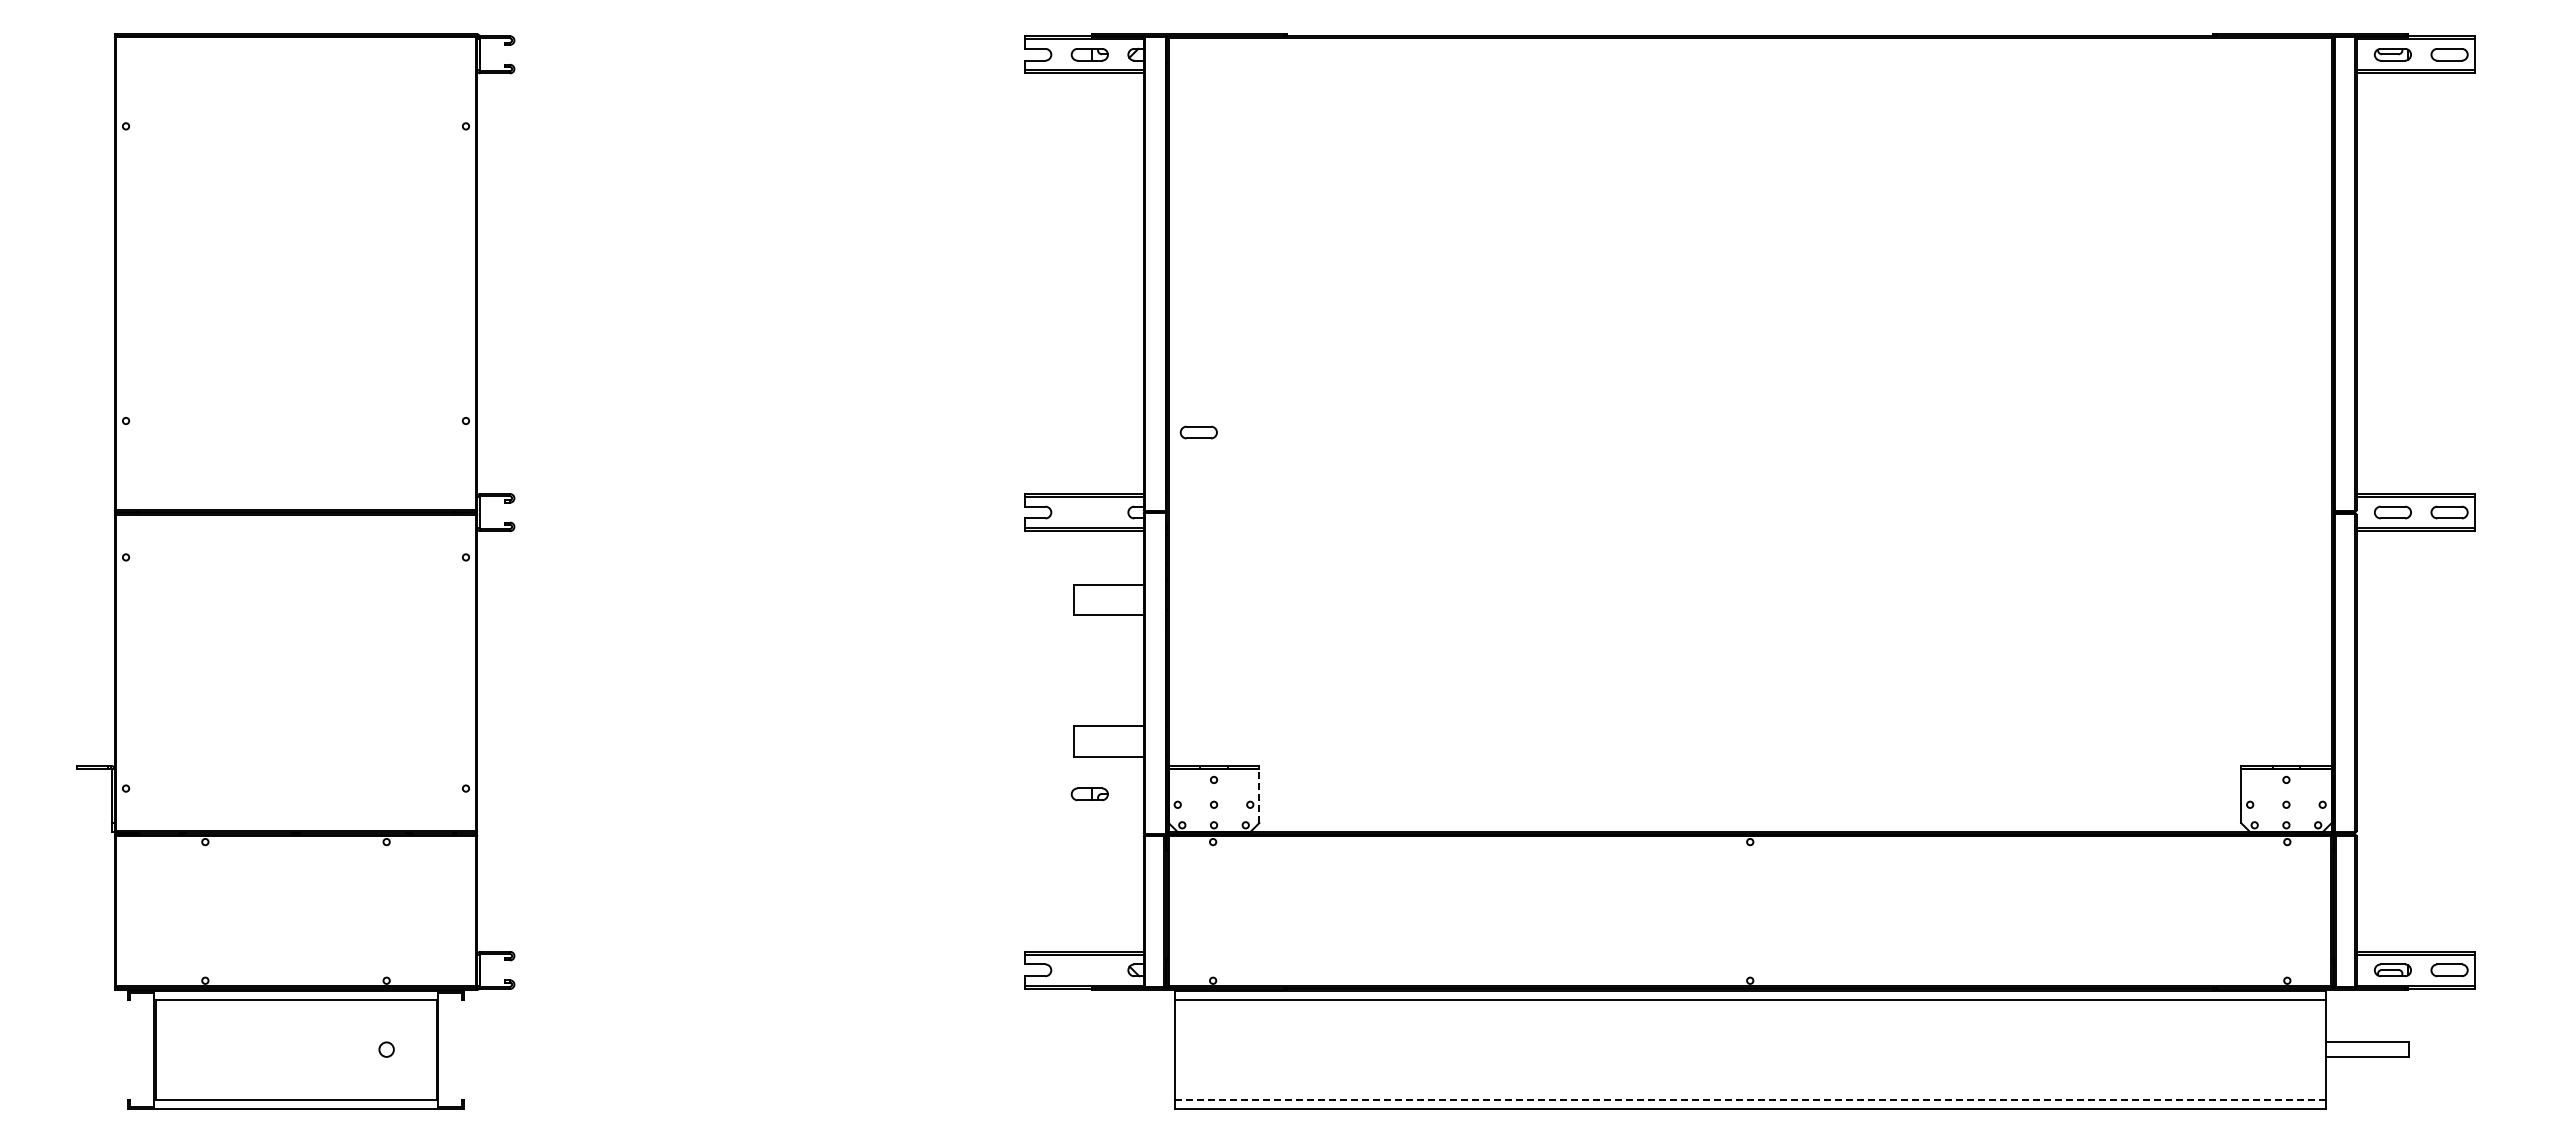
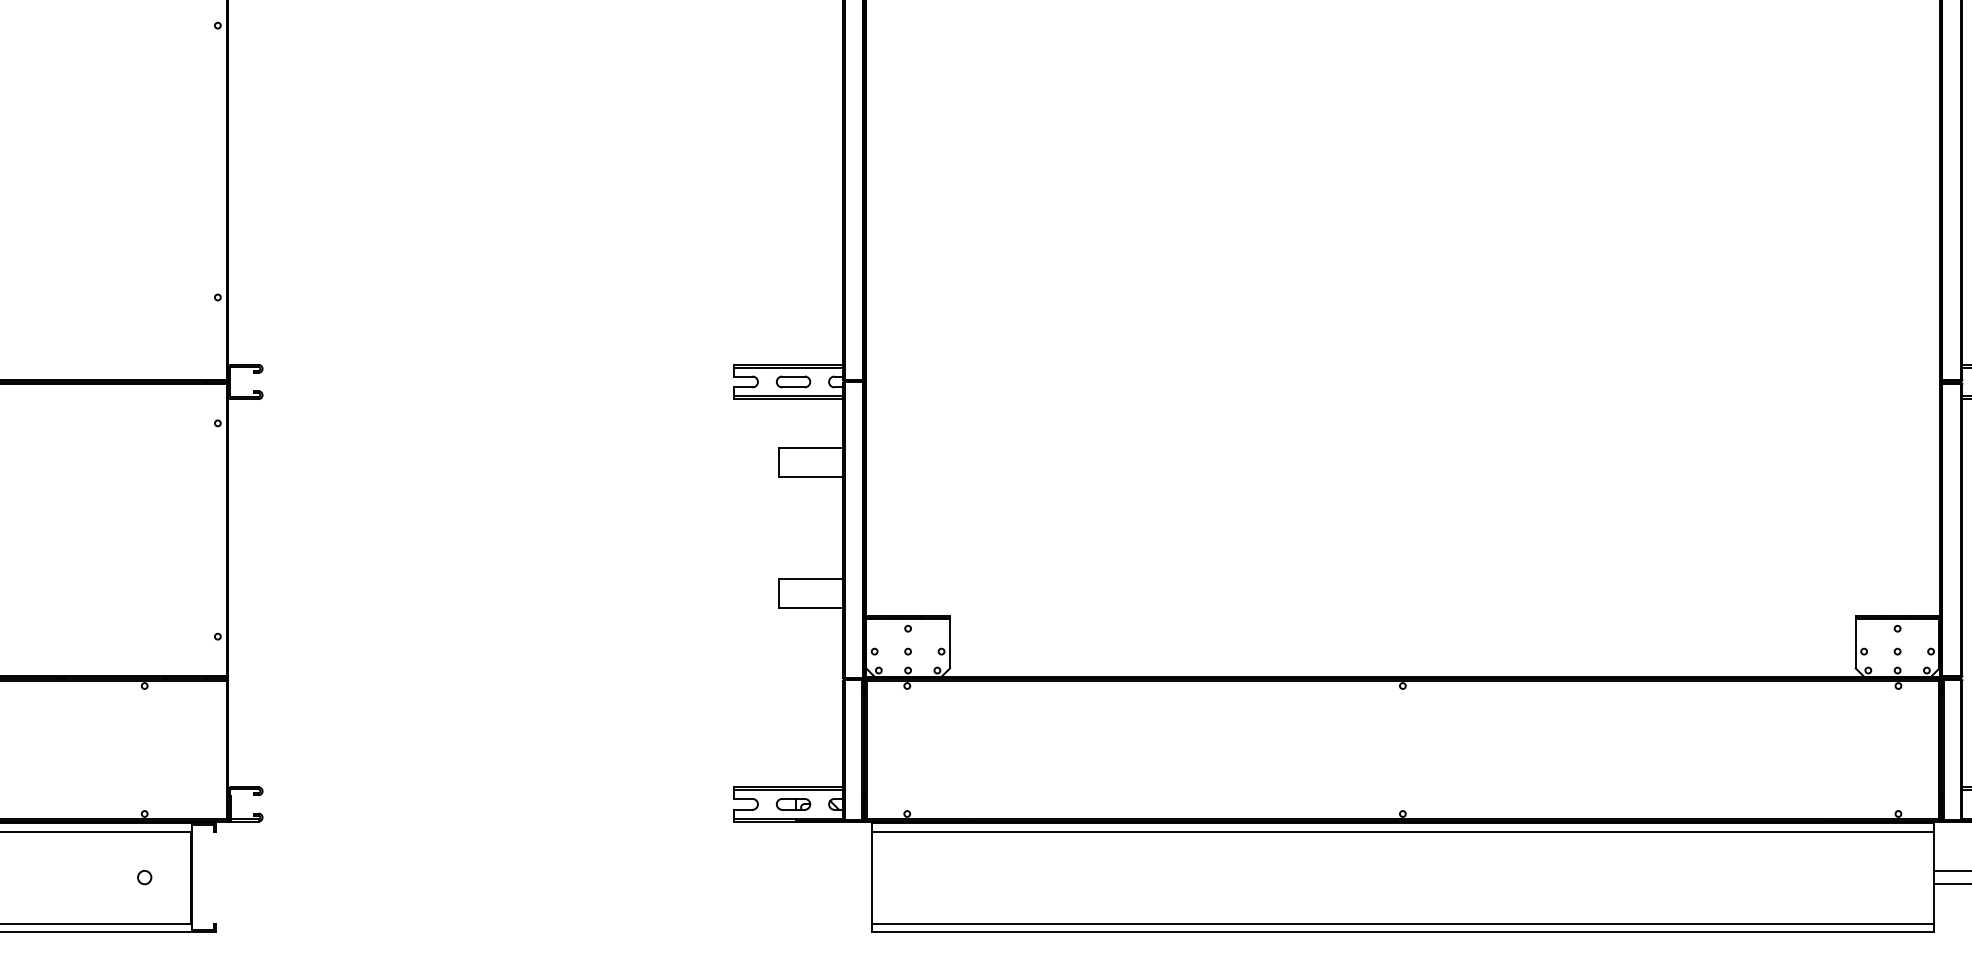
part: (1198, 432) -> (793, 381), moved
part: (1089, 794) -> (793, 804), moved
line: (1259, 796) -> (950, 643), dashed -> solid
line: (1750, 1099) -> (1403, 923), dashed -> solid

